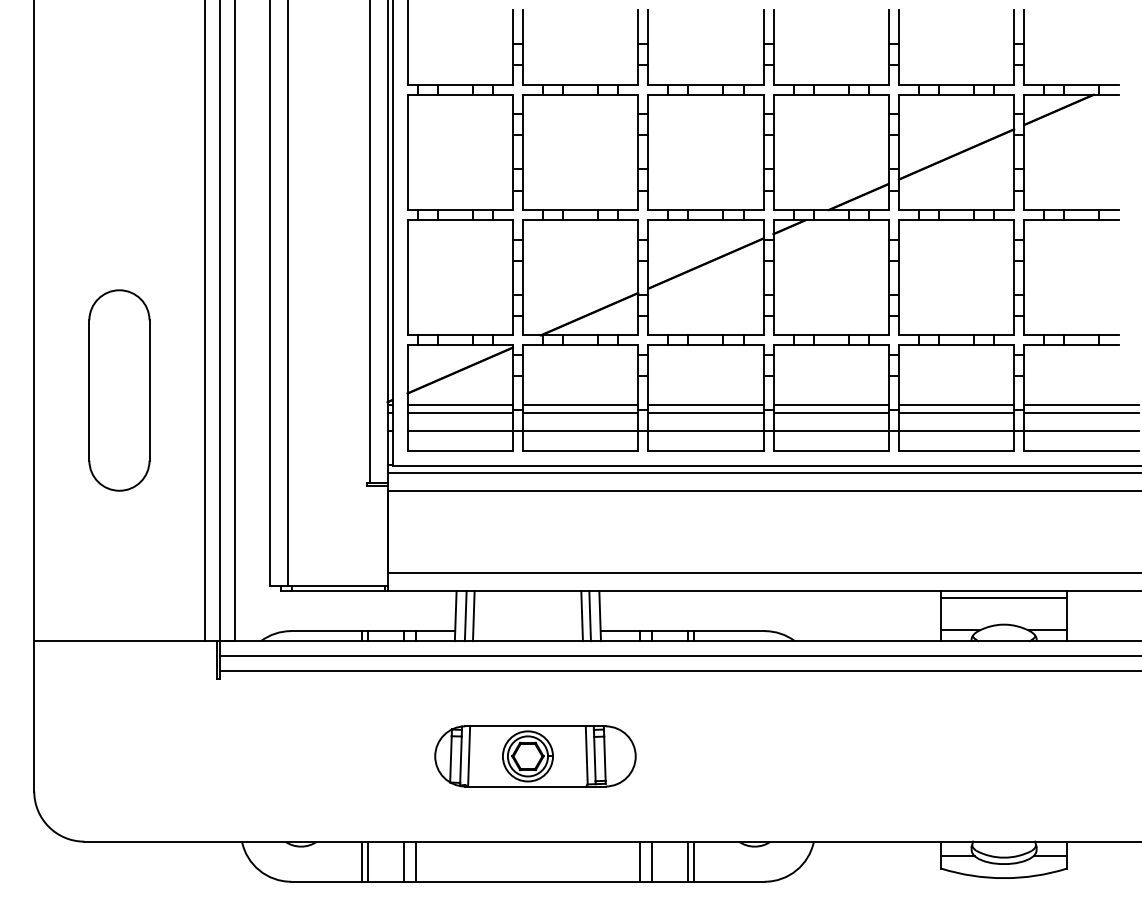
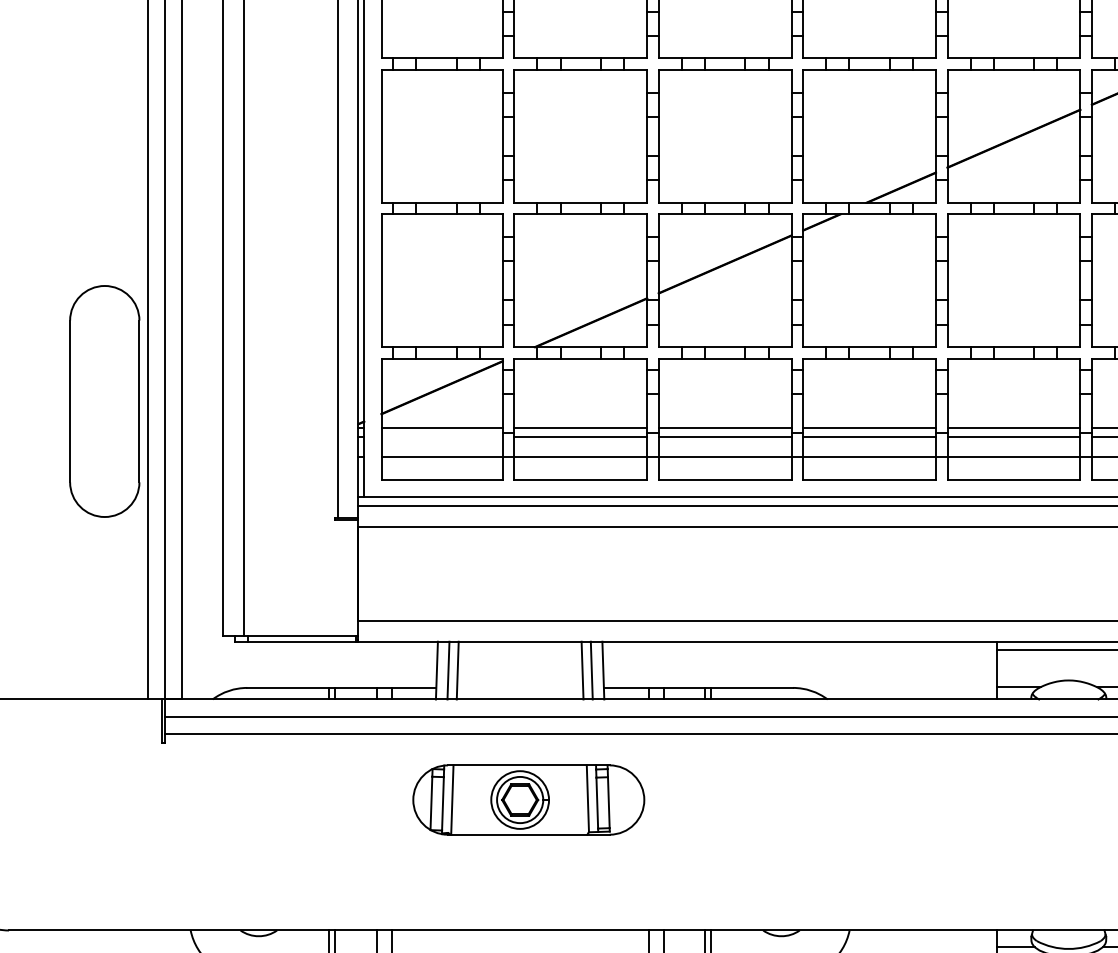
part: (119, 390) -> (104, 401), moved
line: (459, 413) -> (441, 437), removed
part: (535, 756) -> (528, 800), moved

